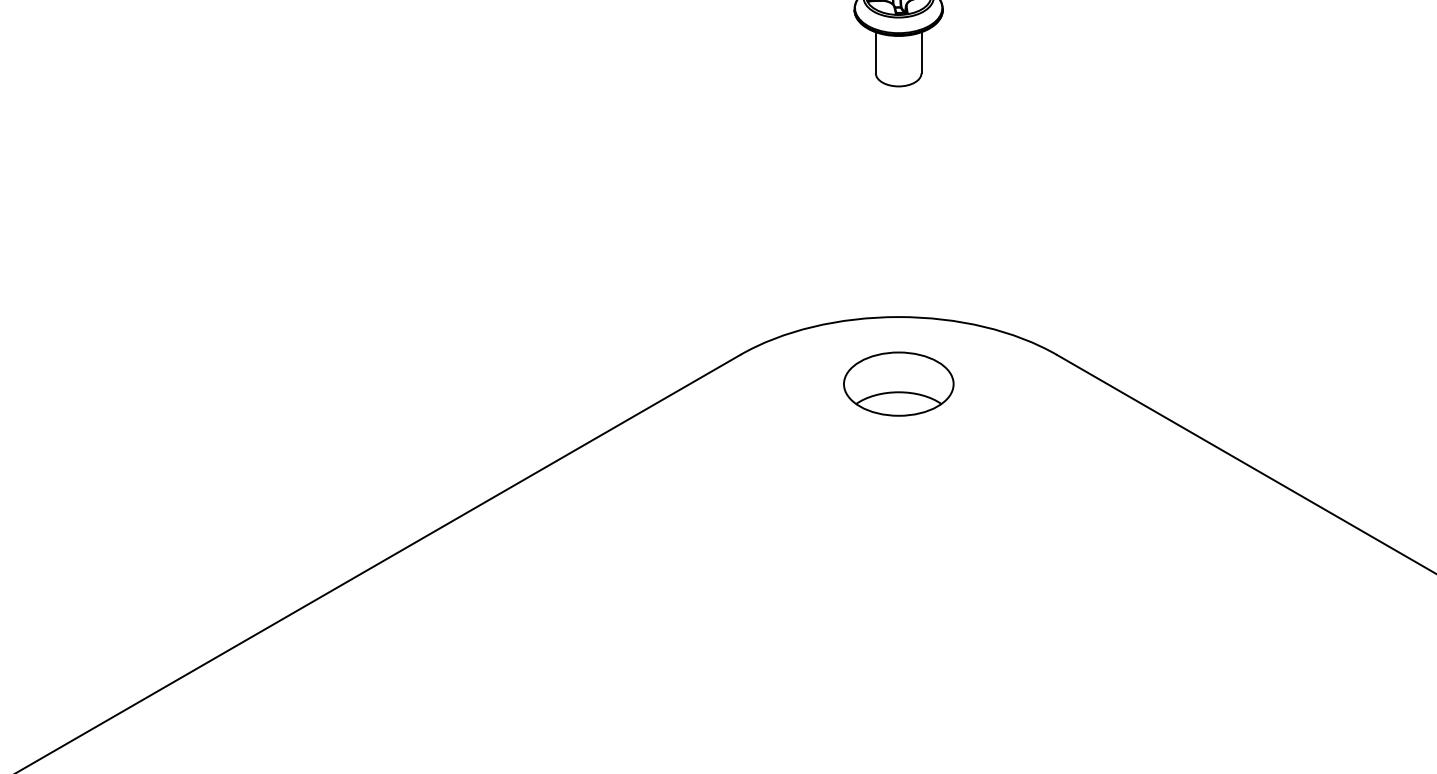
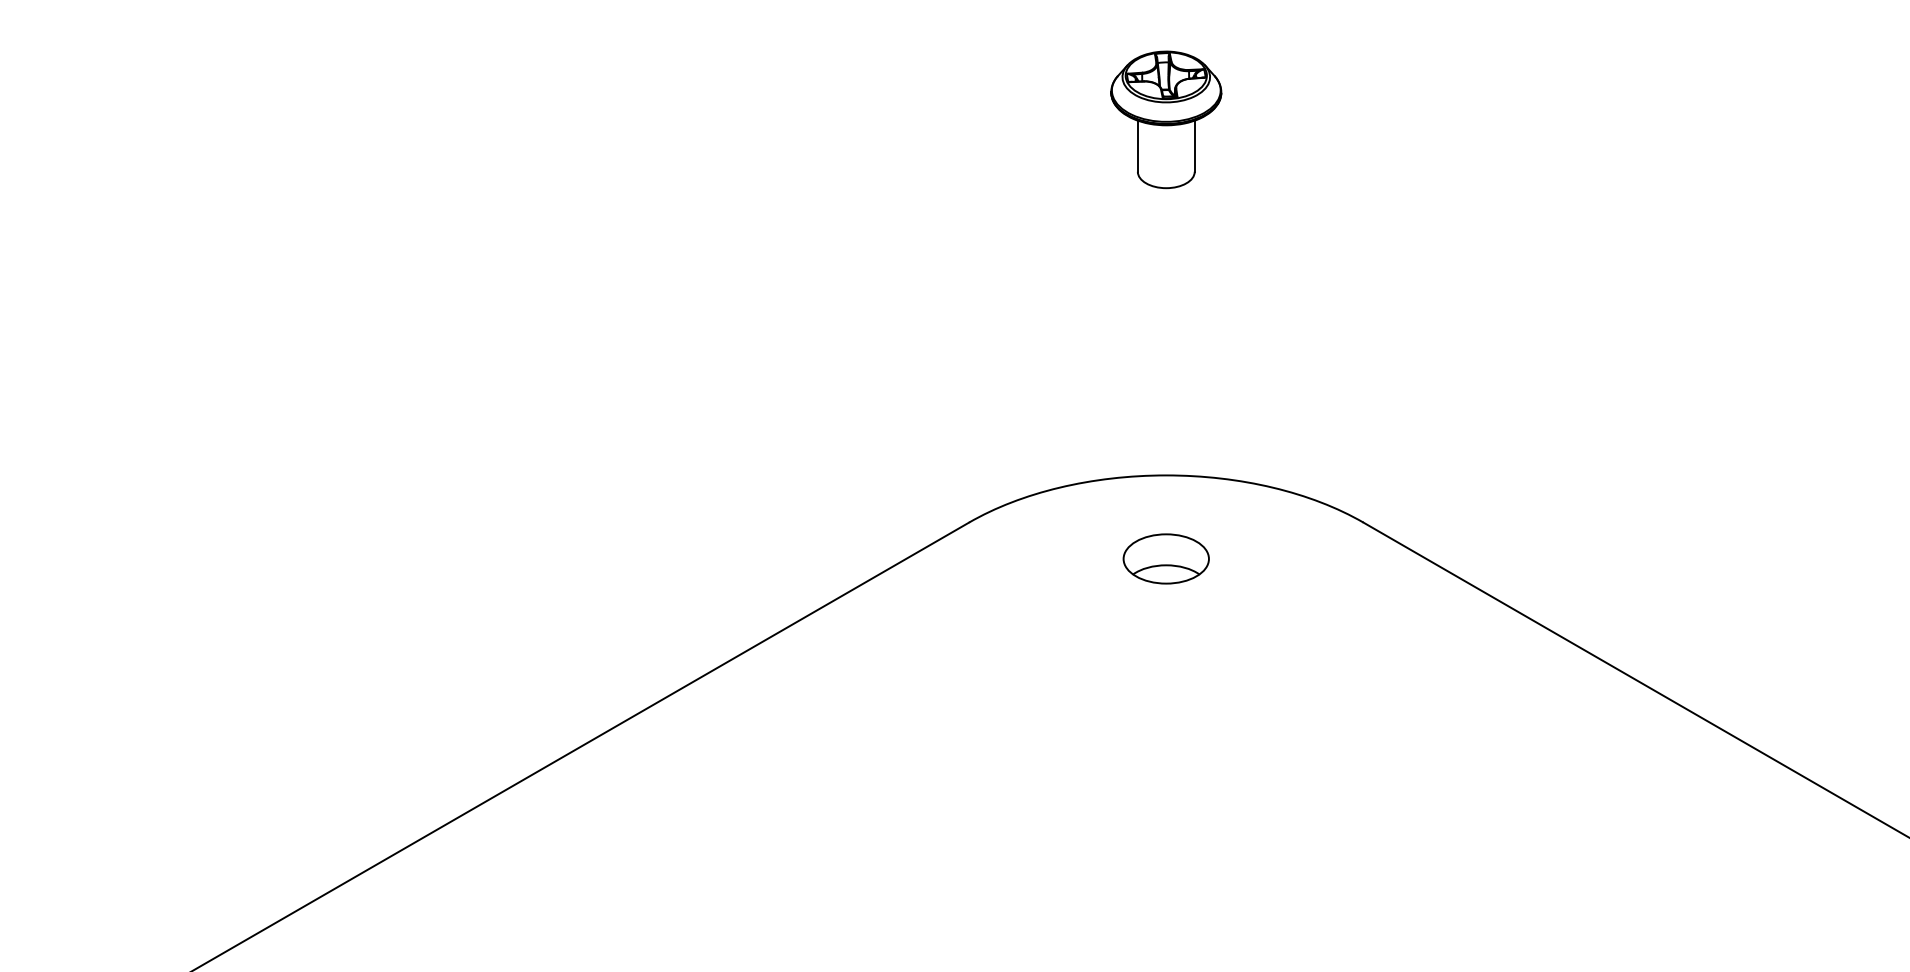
part: (898, 383) -> (1165, 558), size x0.62

